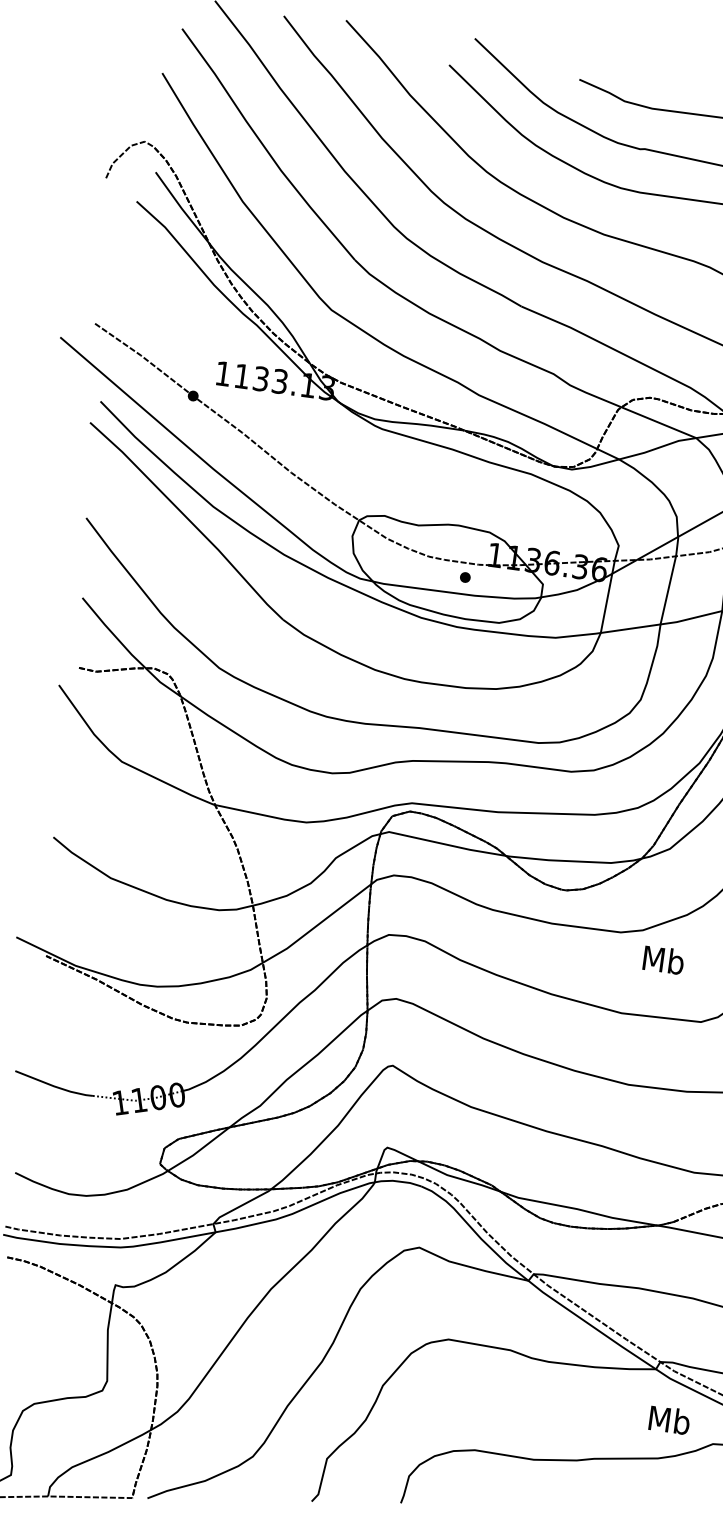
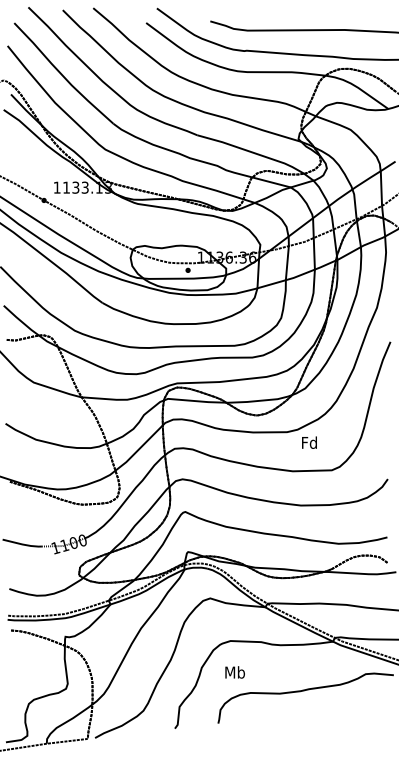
text: (663, 959) -> (309, 442), Mb -> Fd
text: (668, 1420) -> (234, 672), moved

